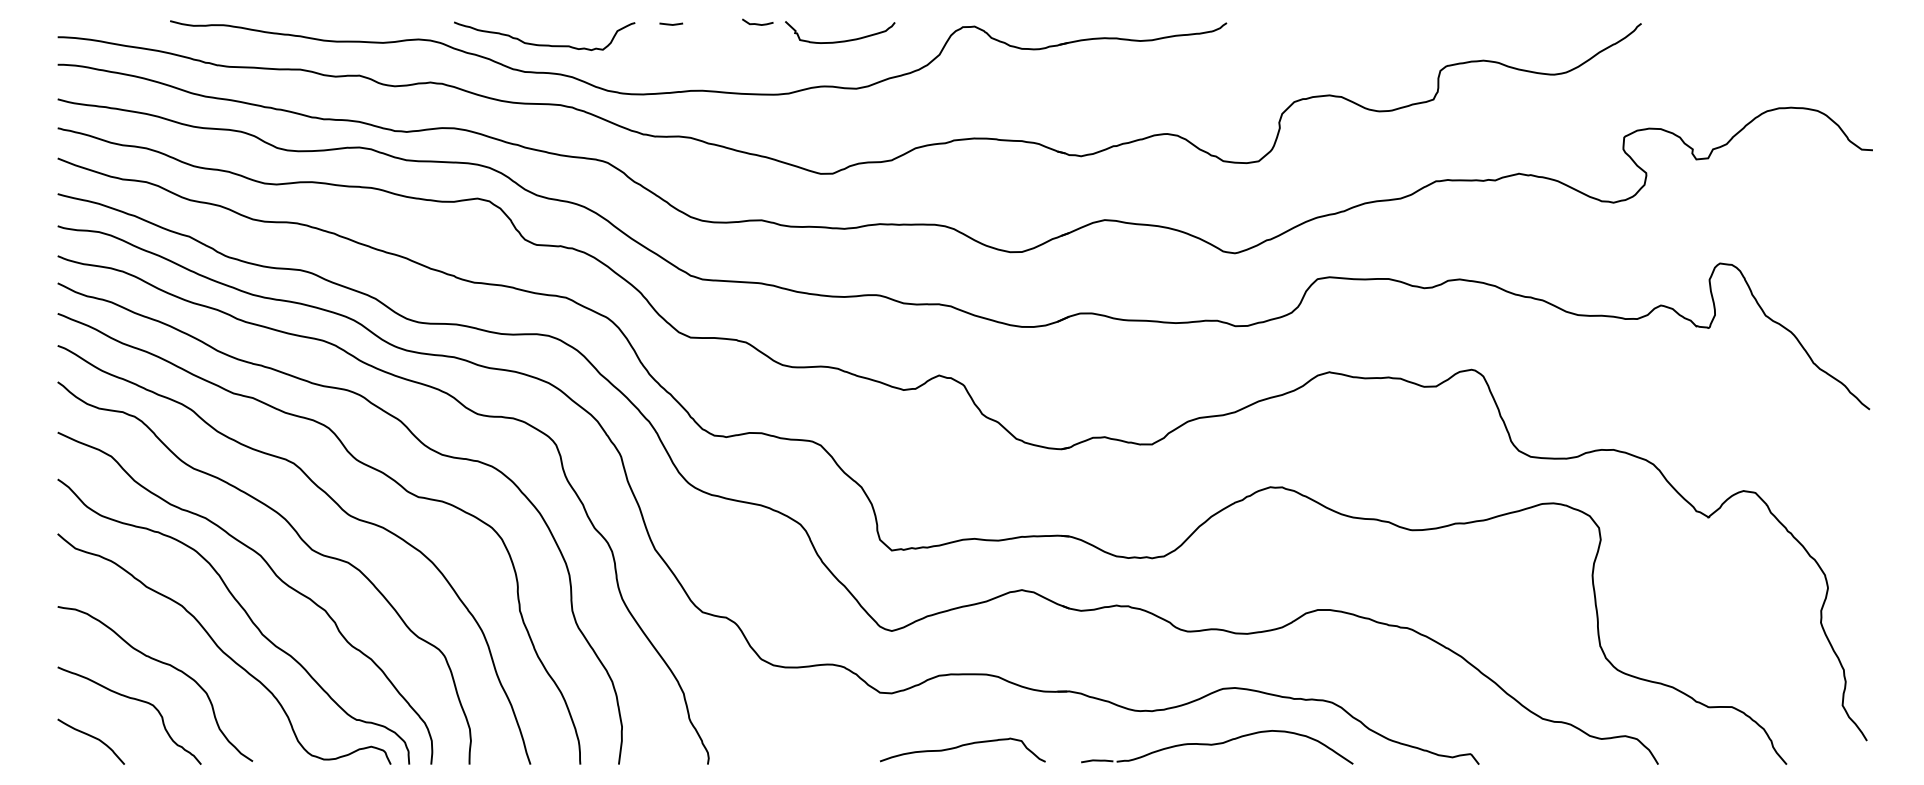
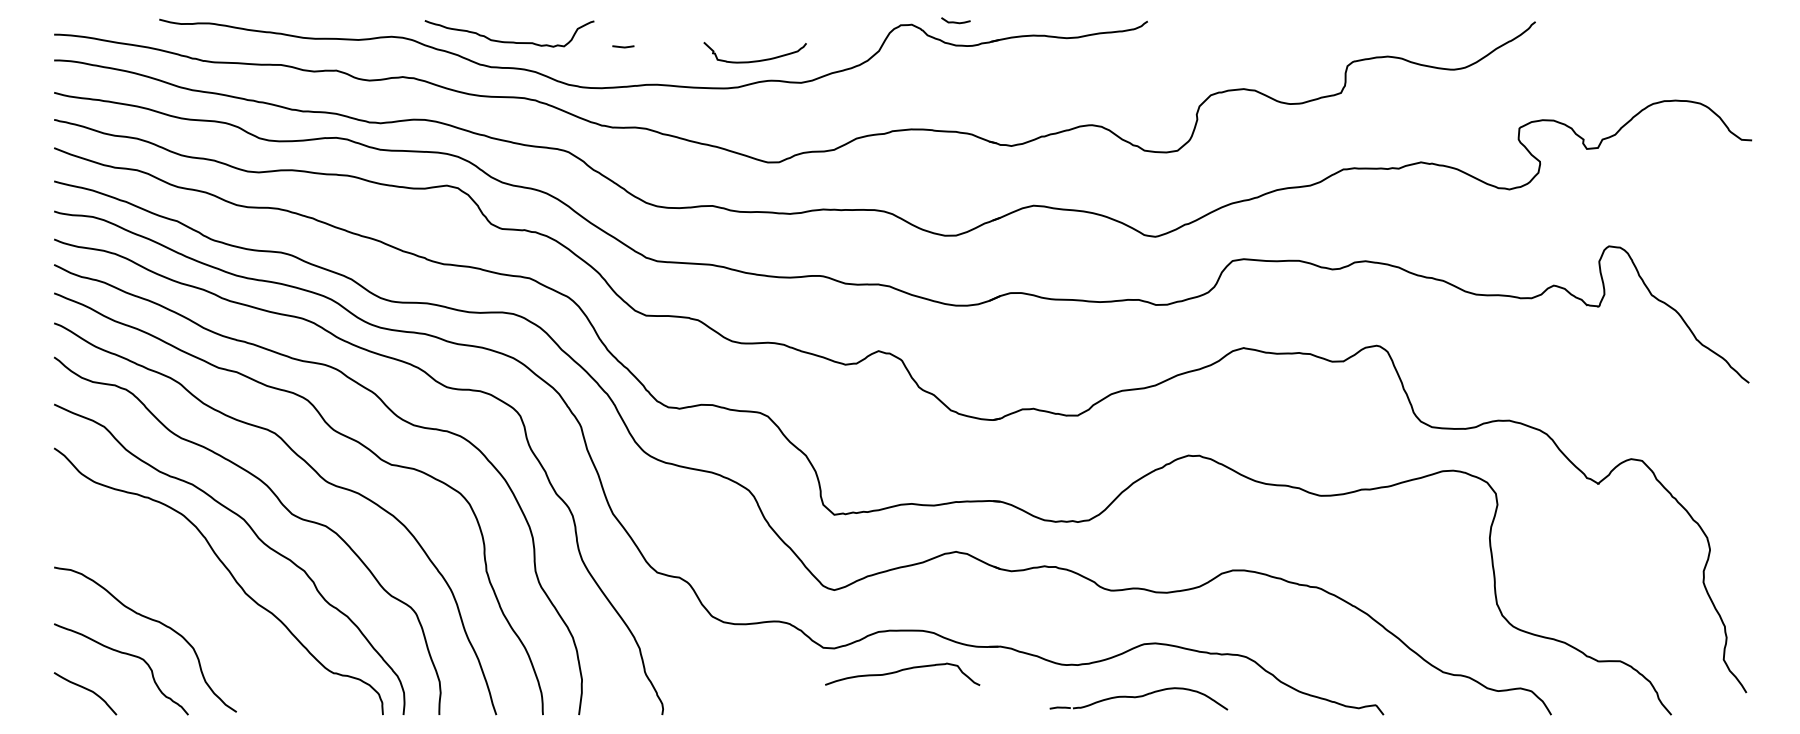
line: (671, 23) -> (623, 46), moved
curve: (757, 23) -> (955, 21), moved
curve: (841, 40) -> (756, 60), moved
curve: (222, 649) -> (208, 607), removed
curve: (960, 747) -> (900, 671), moved
part: (1217, 747) -> (1138, 699), size x0.7

